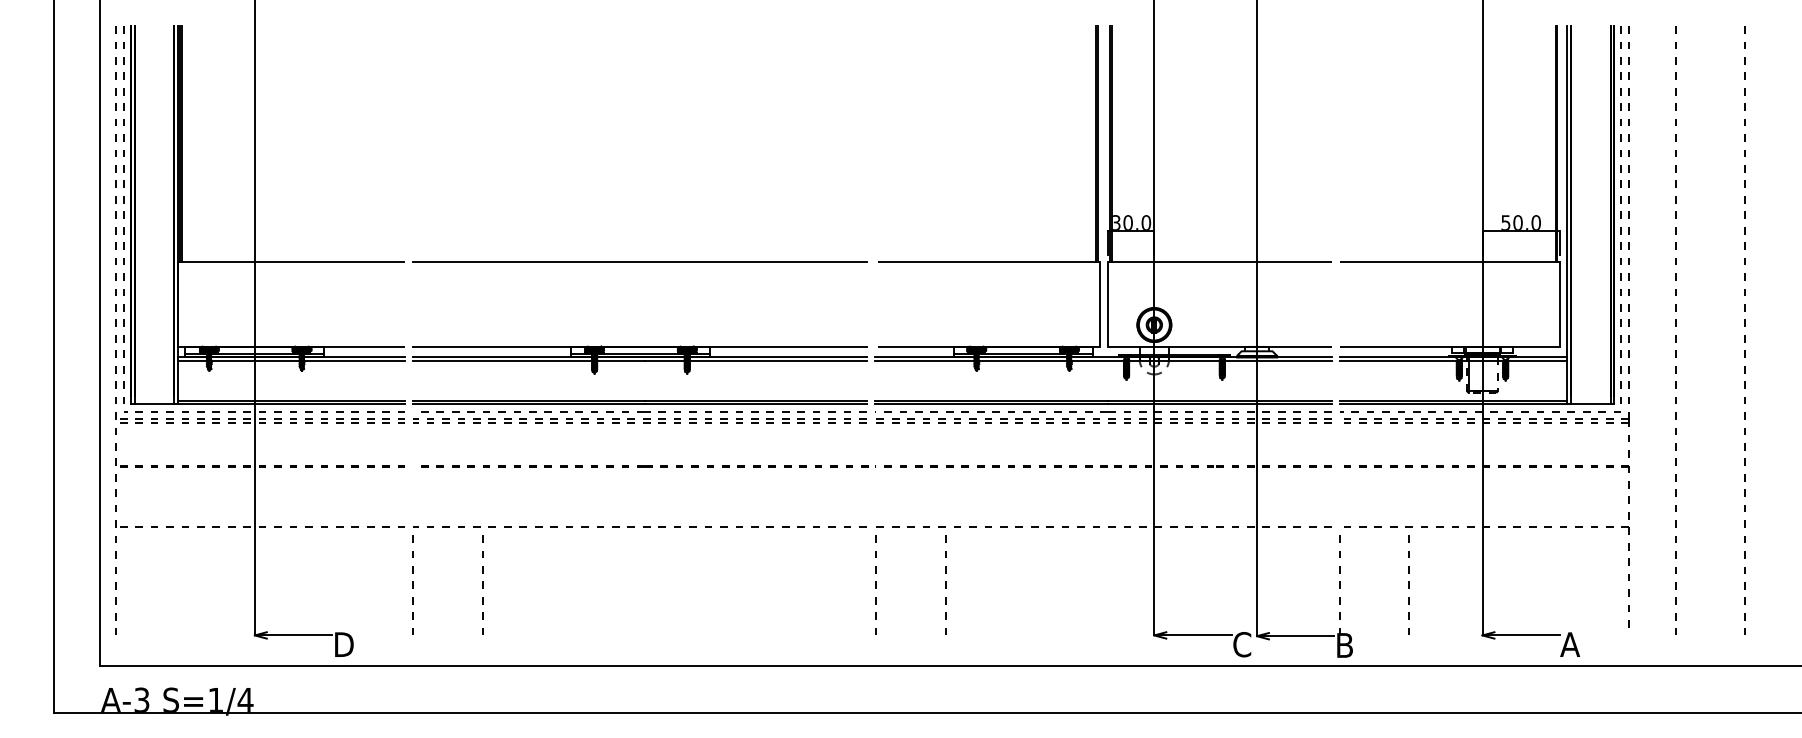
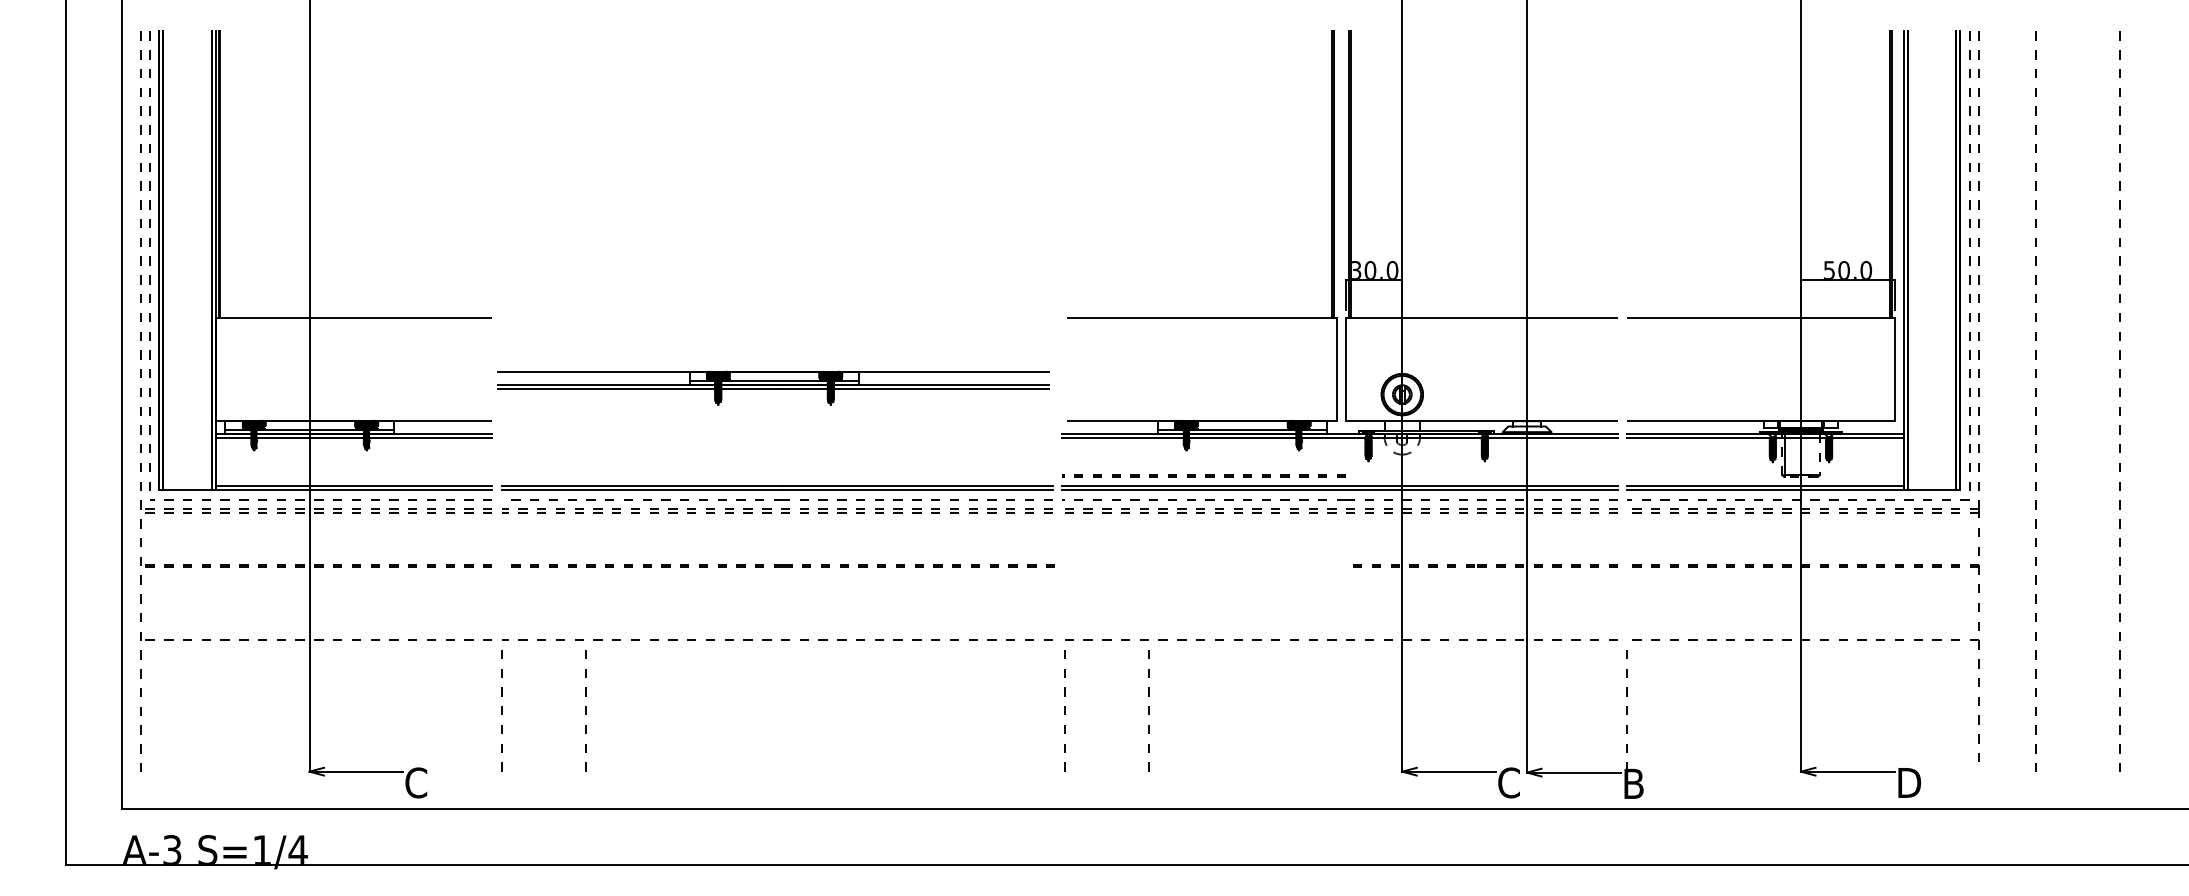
line: (639, 261) -> (776, 317), removed
part: (640, 359) -> (773, 387), moved
part: (990, 465) -> (1203, 475), moved
line: (1408, 585) -> (1711, 710), removed
text: (343, 644) -> (417, 782), D -> C
text: (1571, 644) -> (1908, 782), A -> D

